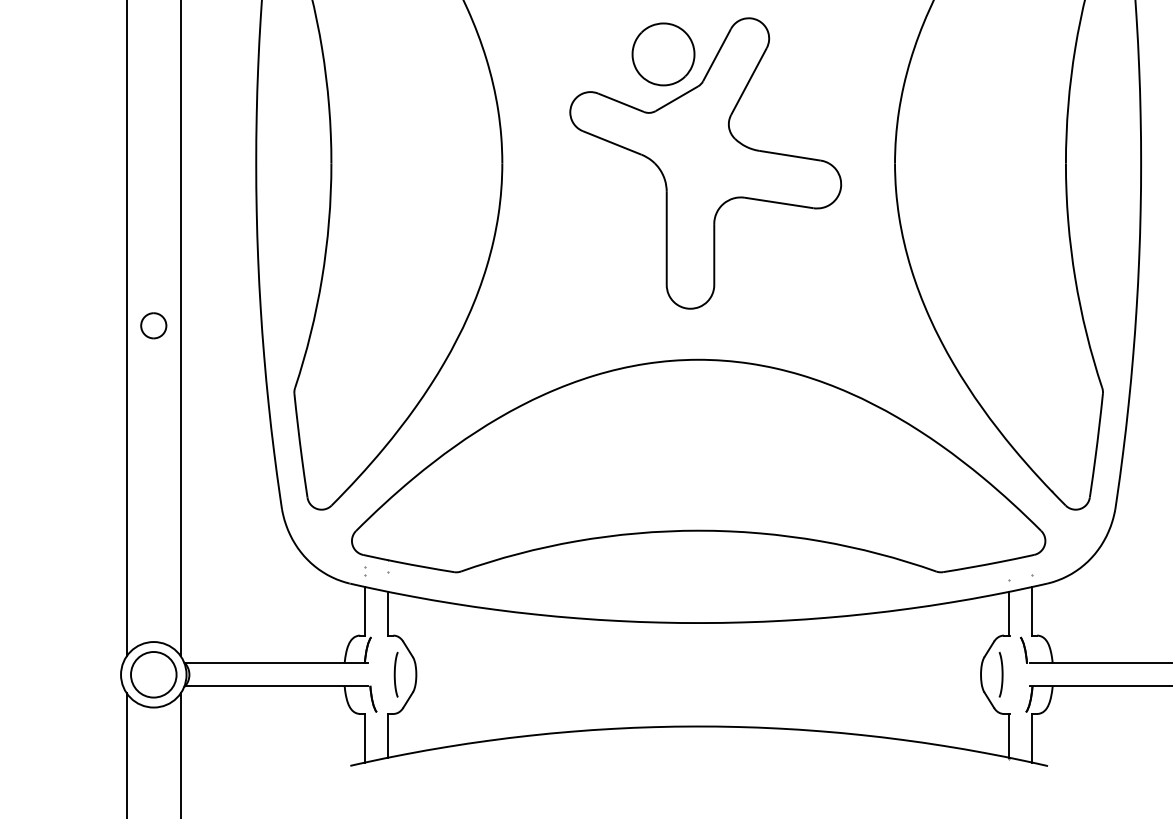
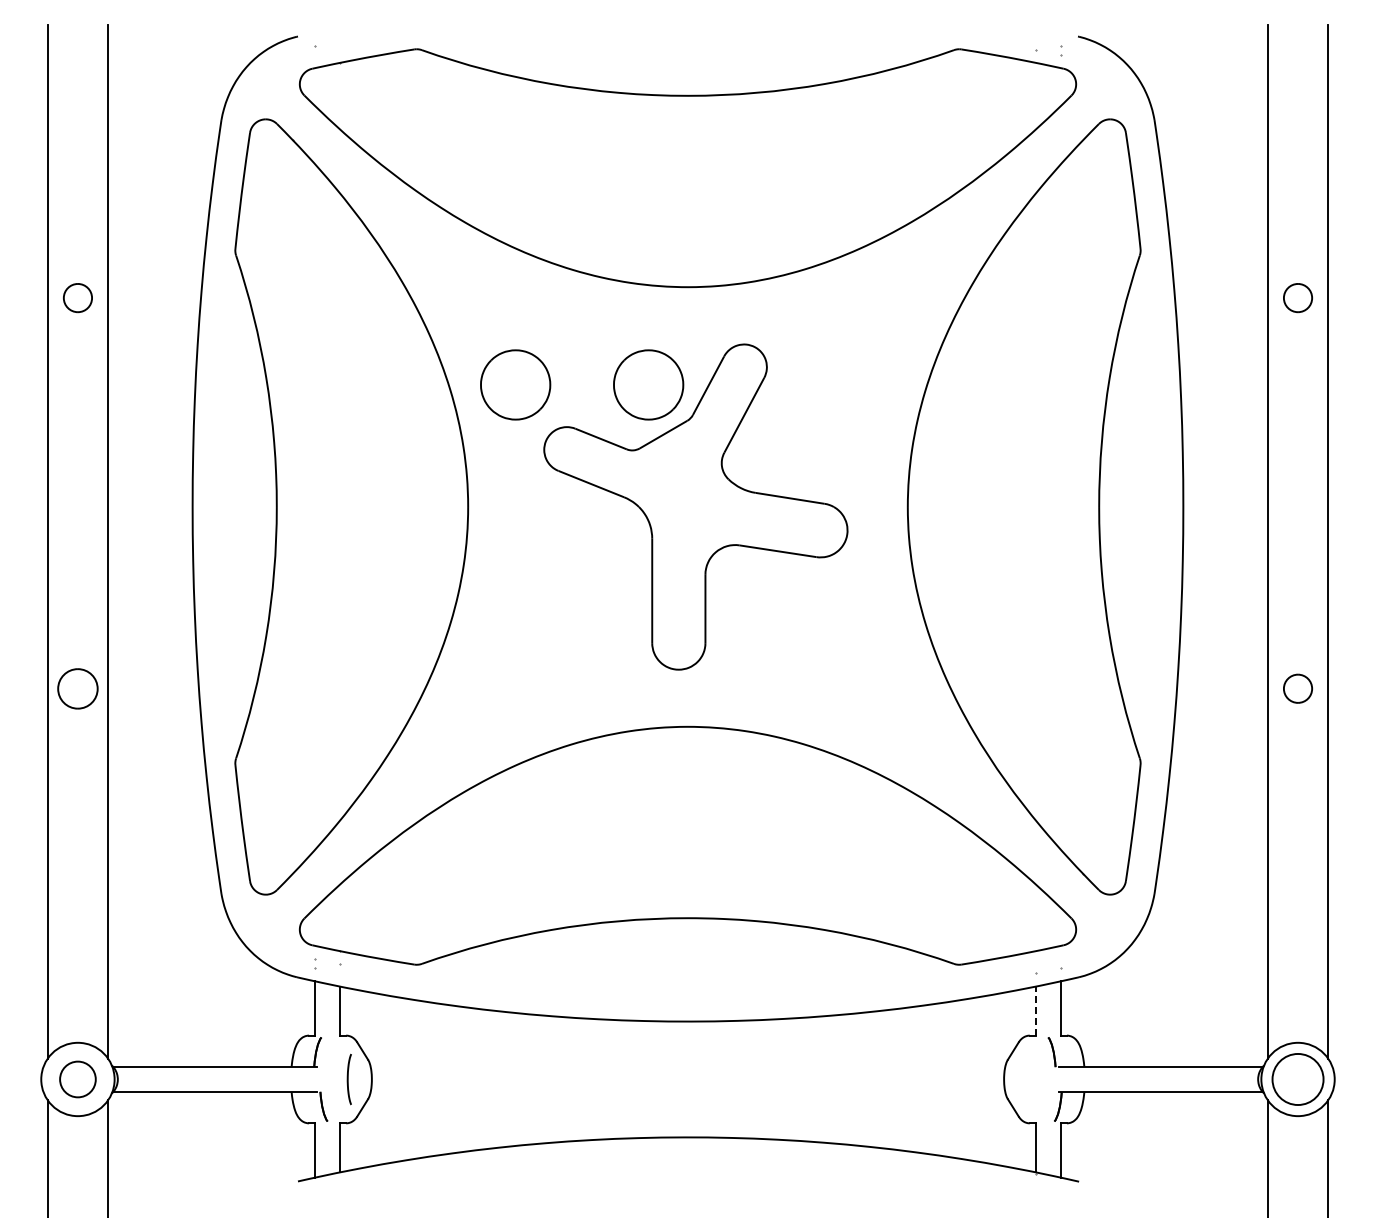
part: (544, 54) -> (515, 384), added
part: (153, 325) -> (77, 688), size x1.4
line: (1009, 614) -> (1035, 1011), solid -> dashed
curve: (1001, 673) -> (1027, 1078), removed
circle: (153, 674) -> (77, 1079), size x0.7

